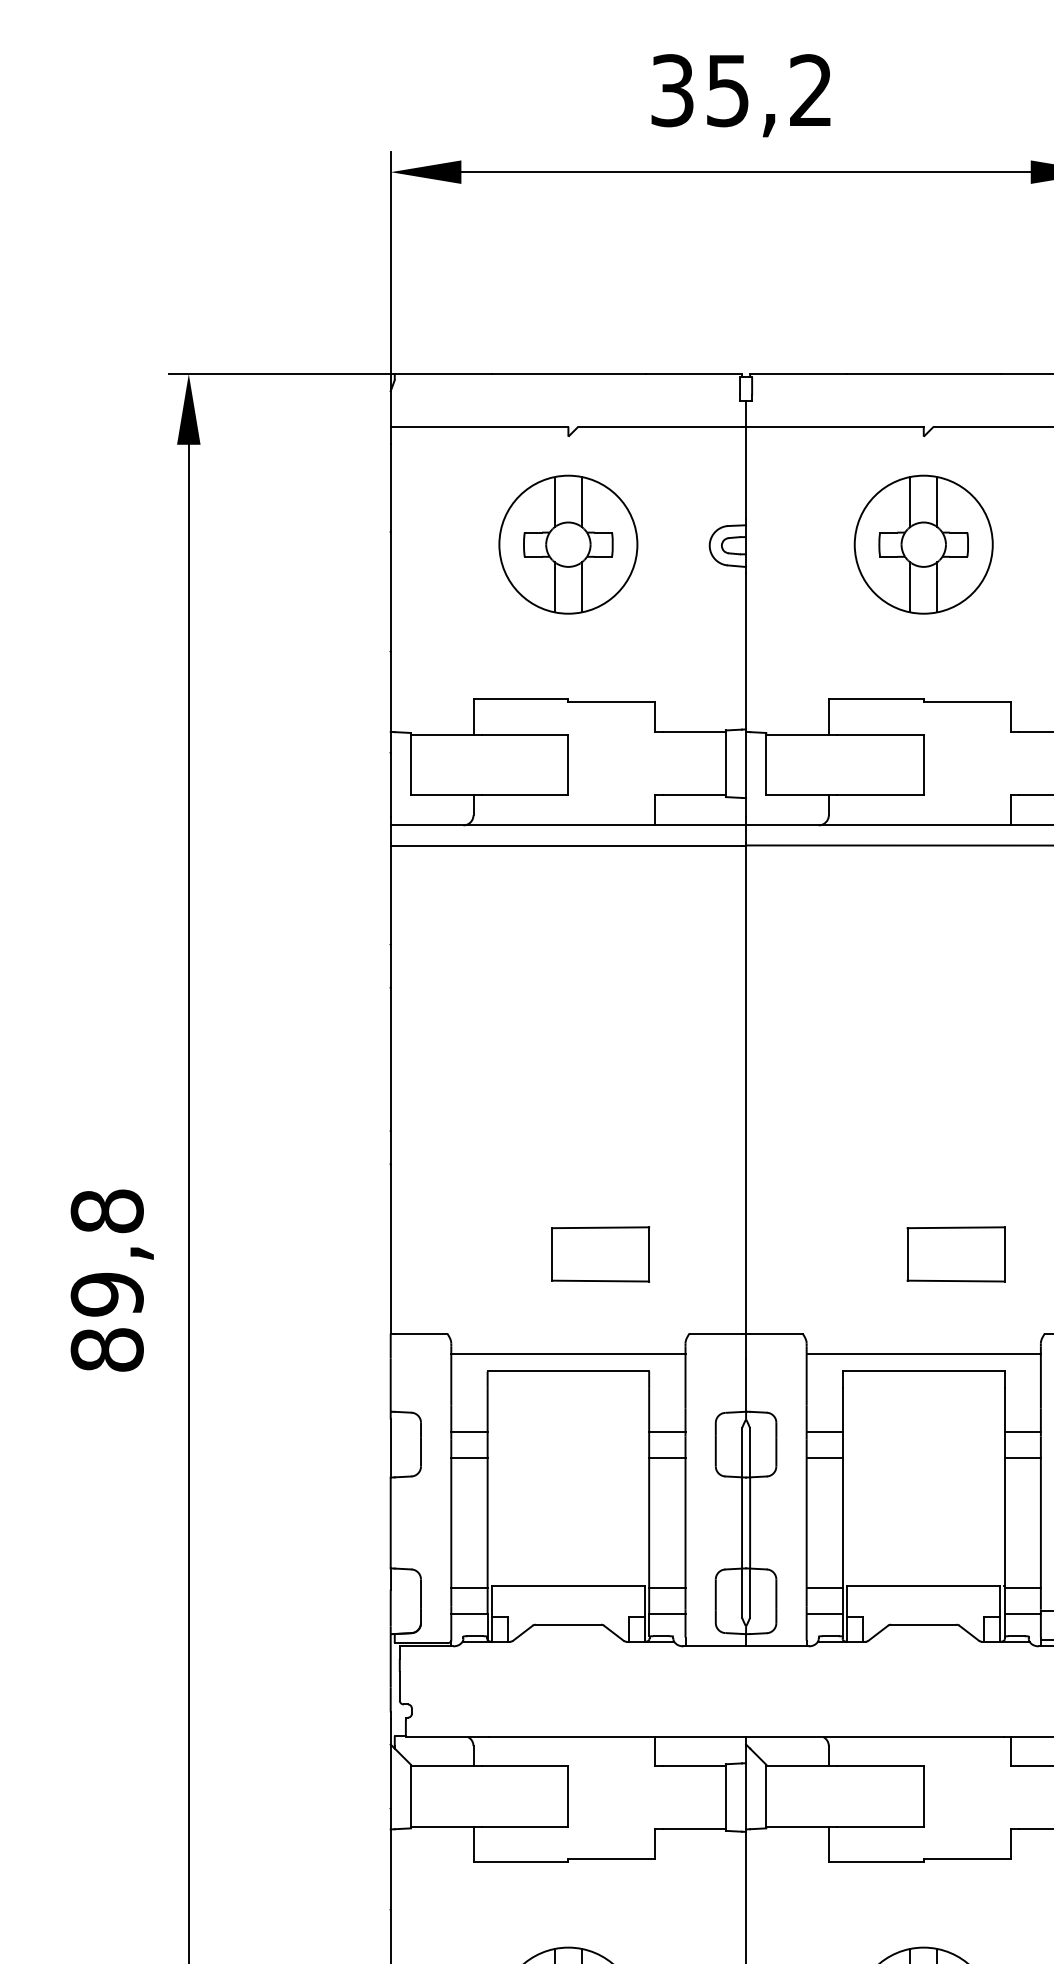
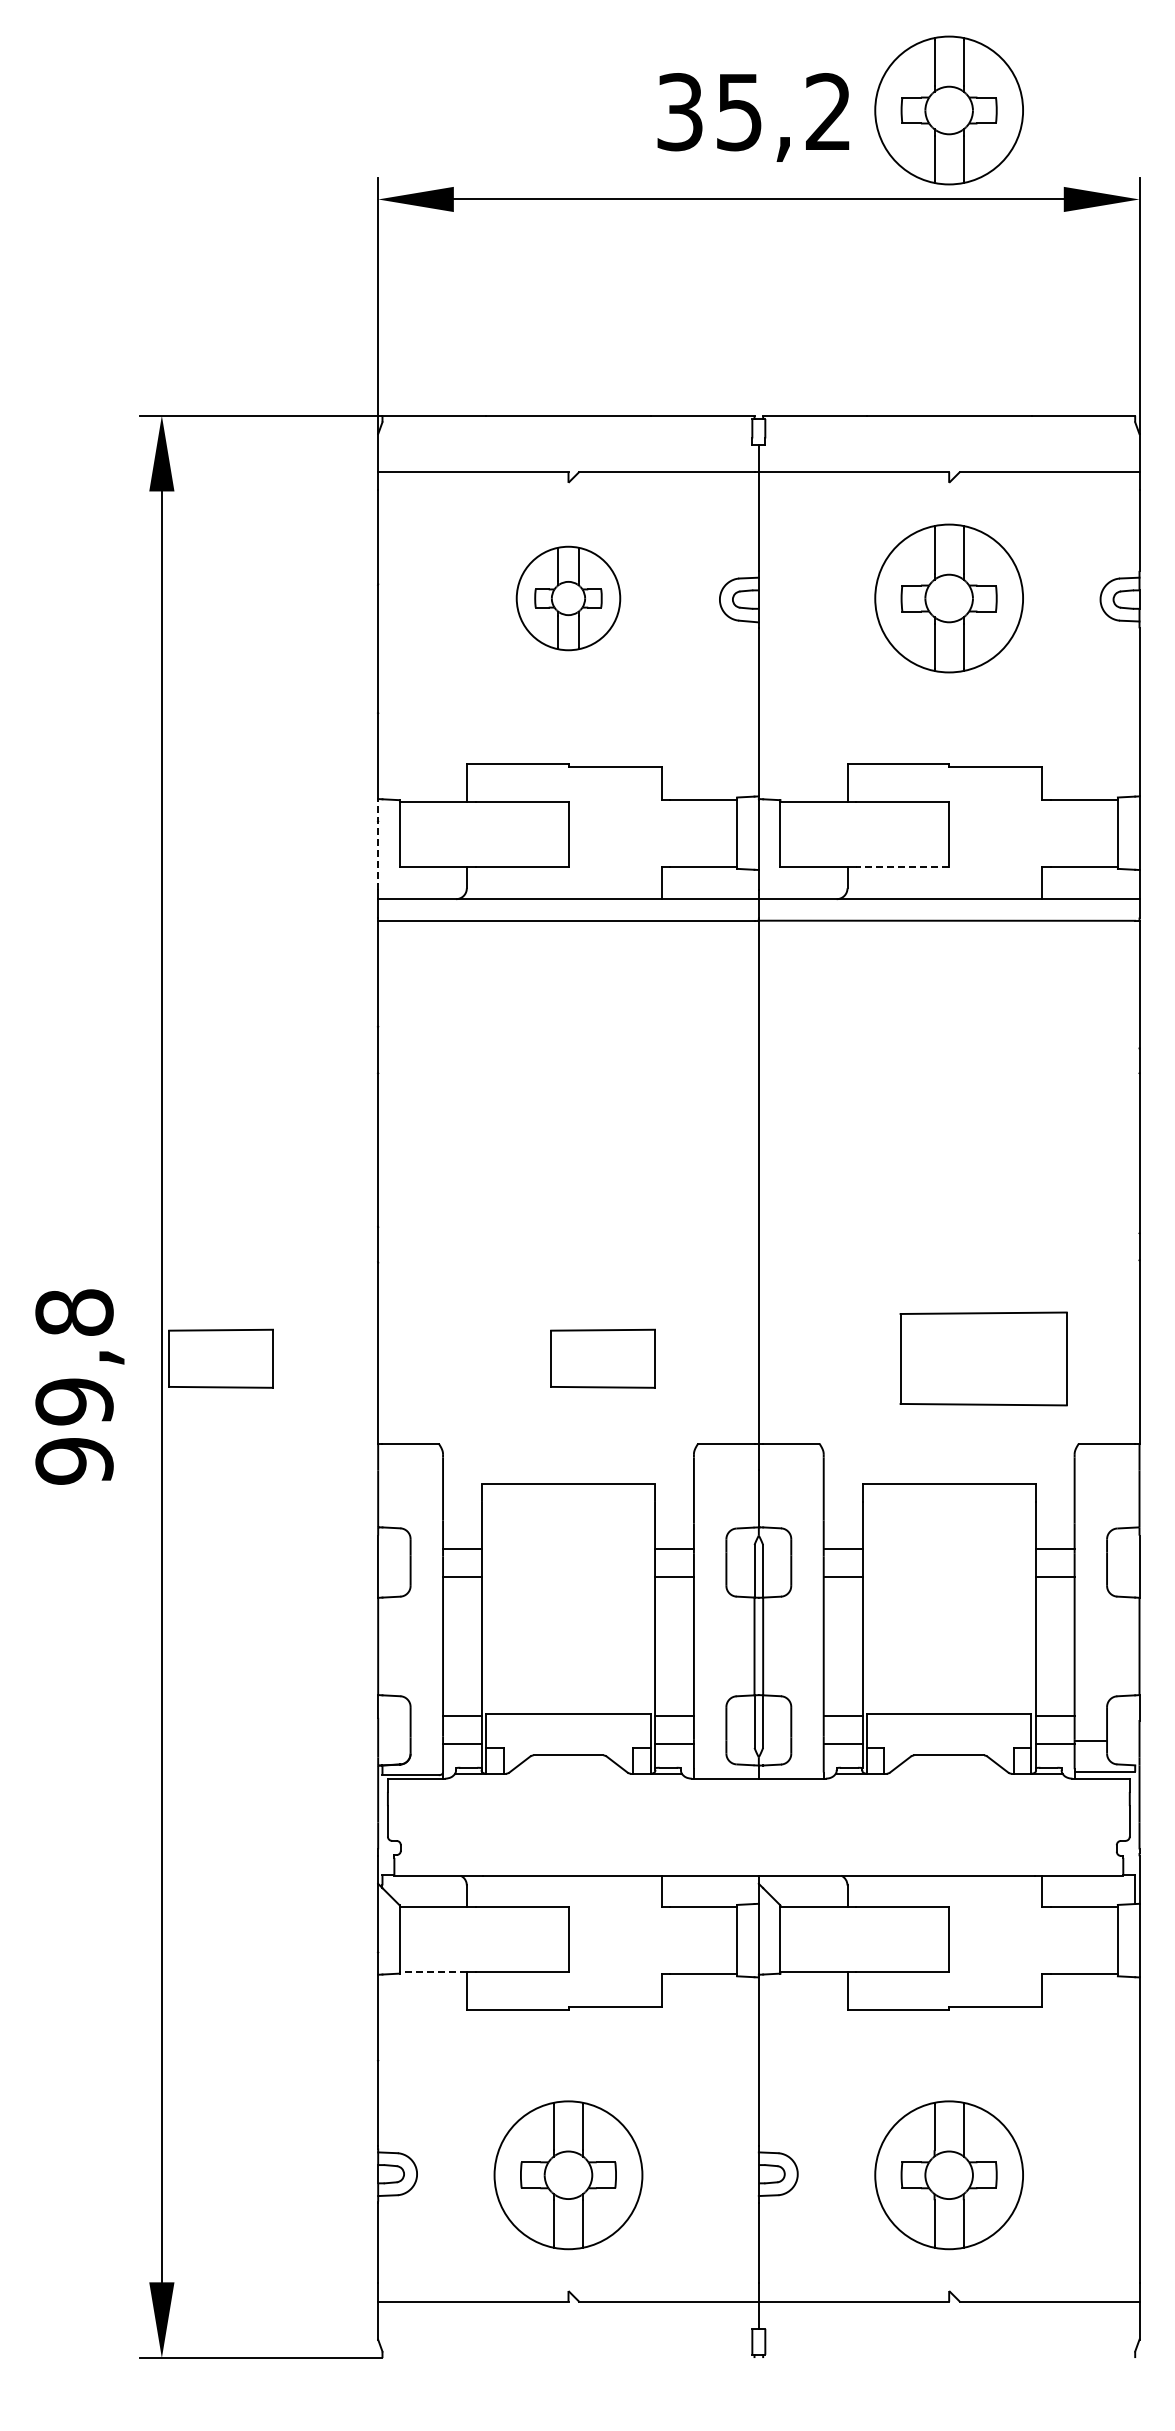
part: (923, 89) -> (948, 110), added
part: (568, 544) -> (568, 598), size x0.7
line: (391, 774) -> (378, 844), solid -> dashed
line: (880, 794) -> (902, 866), solid -> dashed
part: (243, 1254) -> (220, 1358), added
part: (955, 1254) -> (983, 1358), size x1.6
text: (107, 1349) -> (74, 1460), 89,8 -> 99,8
line: (568, 1354) -> (568, 1465), removed
line: (923, 1354) -> (948, 1465), removed
line: (442, 1826) -> (433, 1971), solid -> dashed

